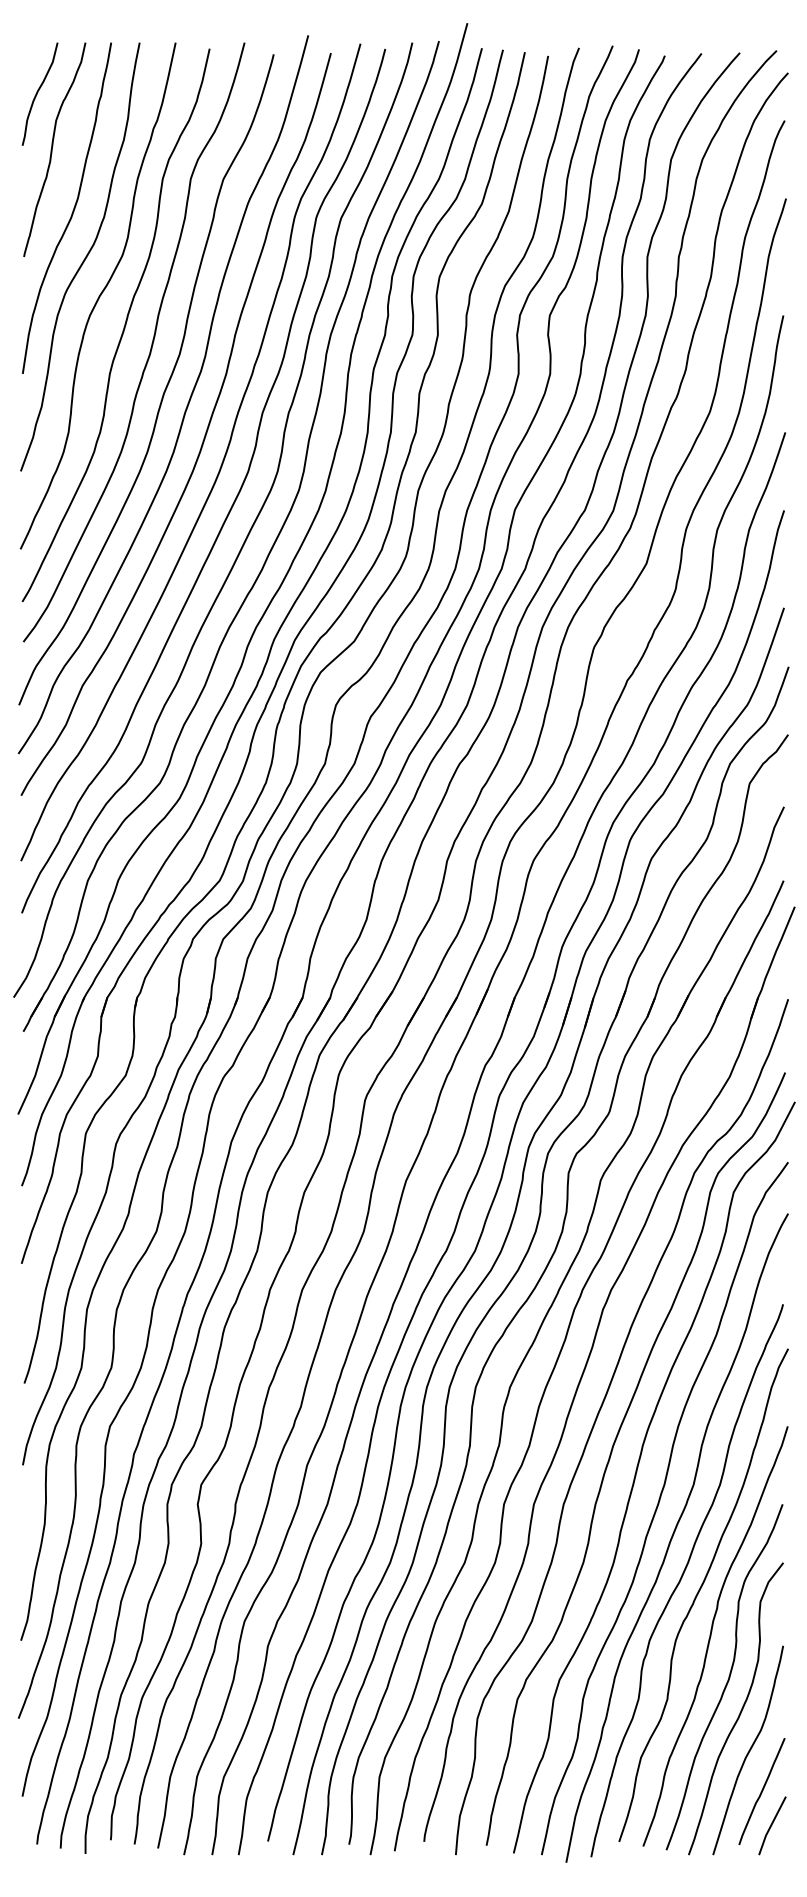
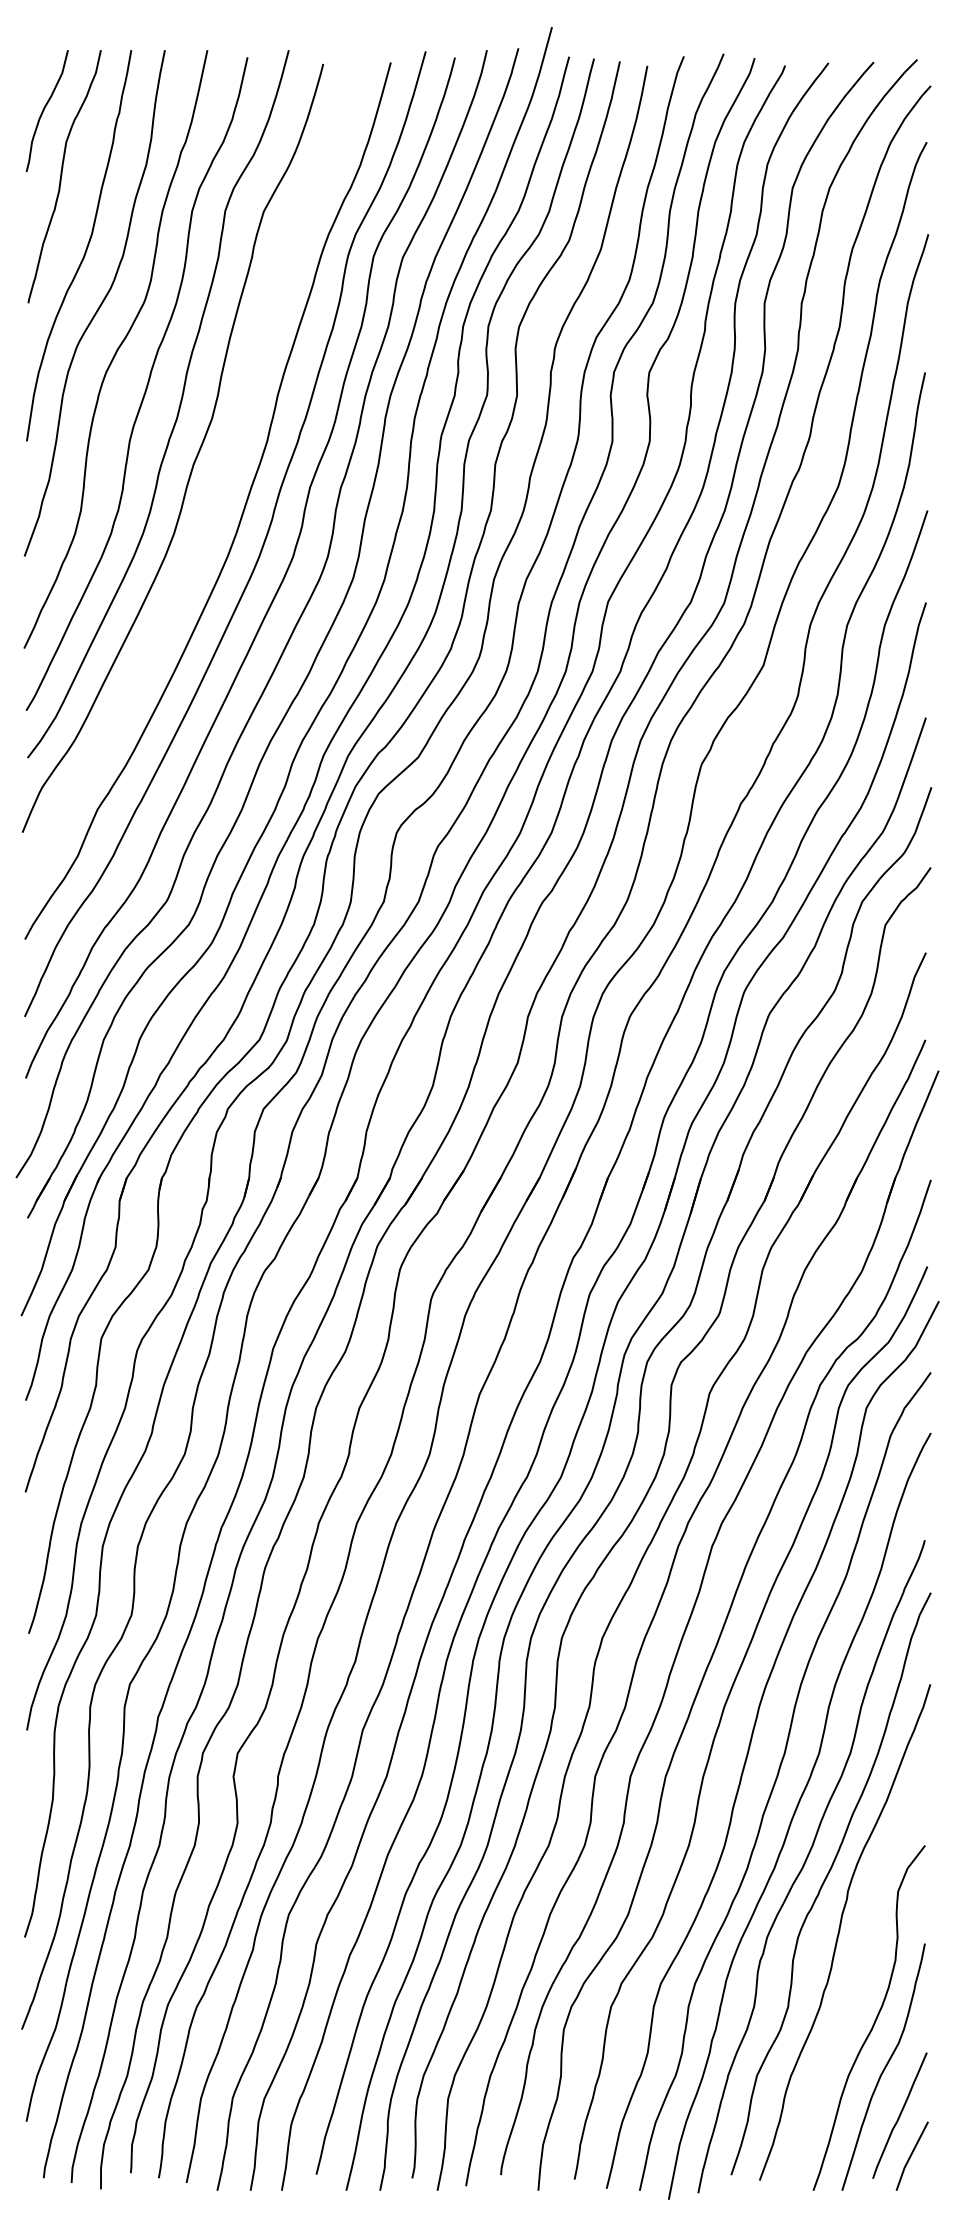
curve: (186, 405) -> (220, 478), removed
curve: (728, 1677) -> (860, 1980), removed

